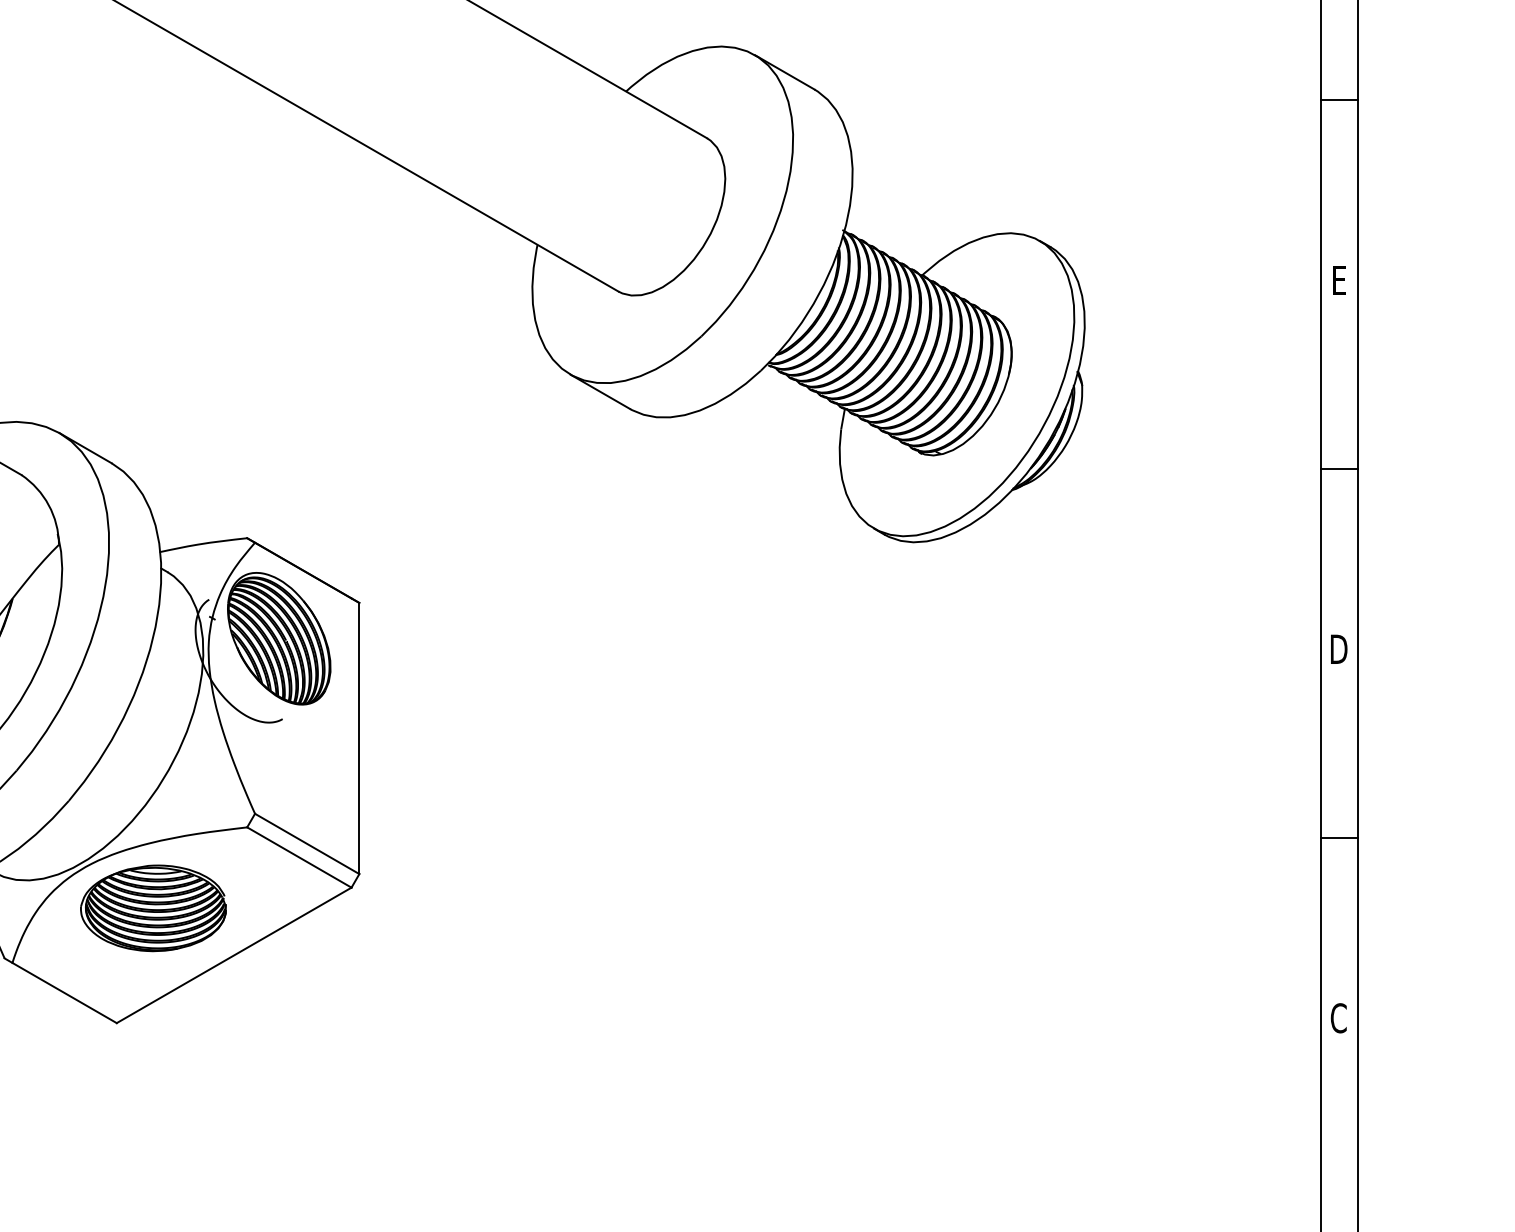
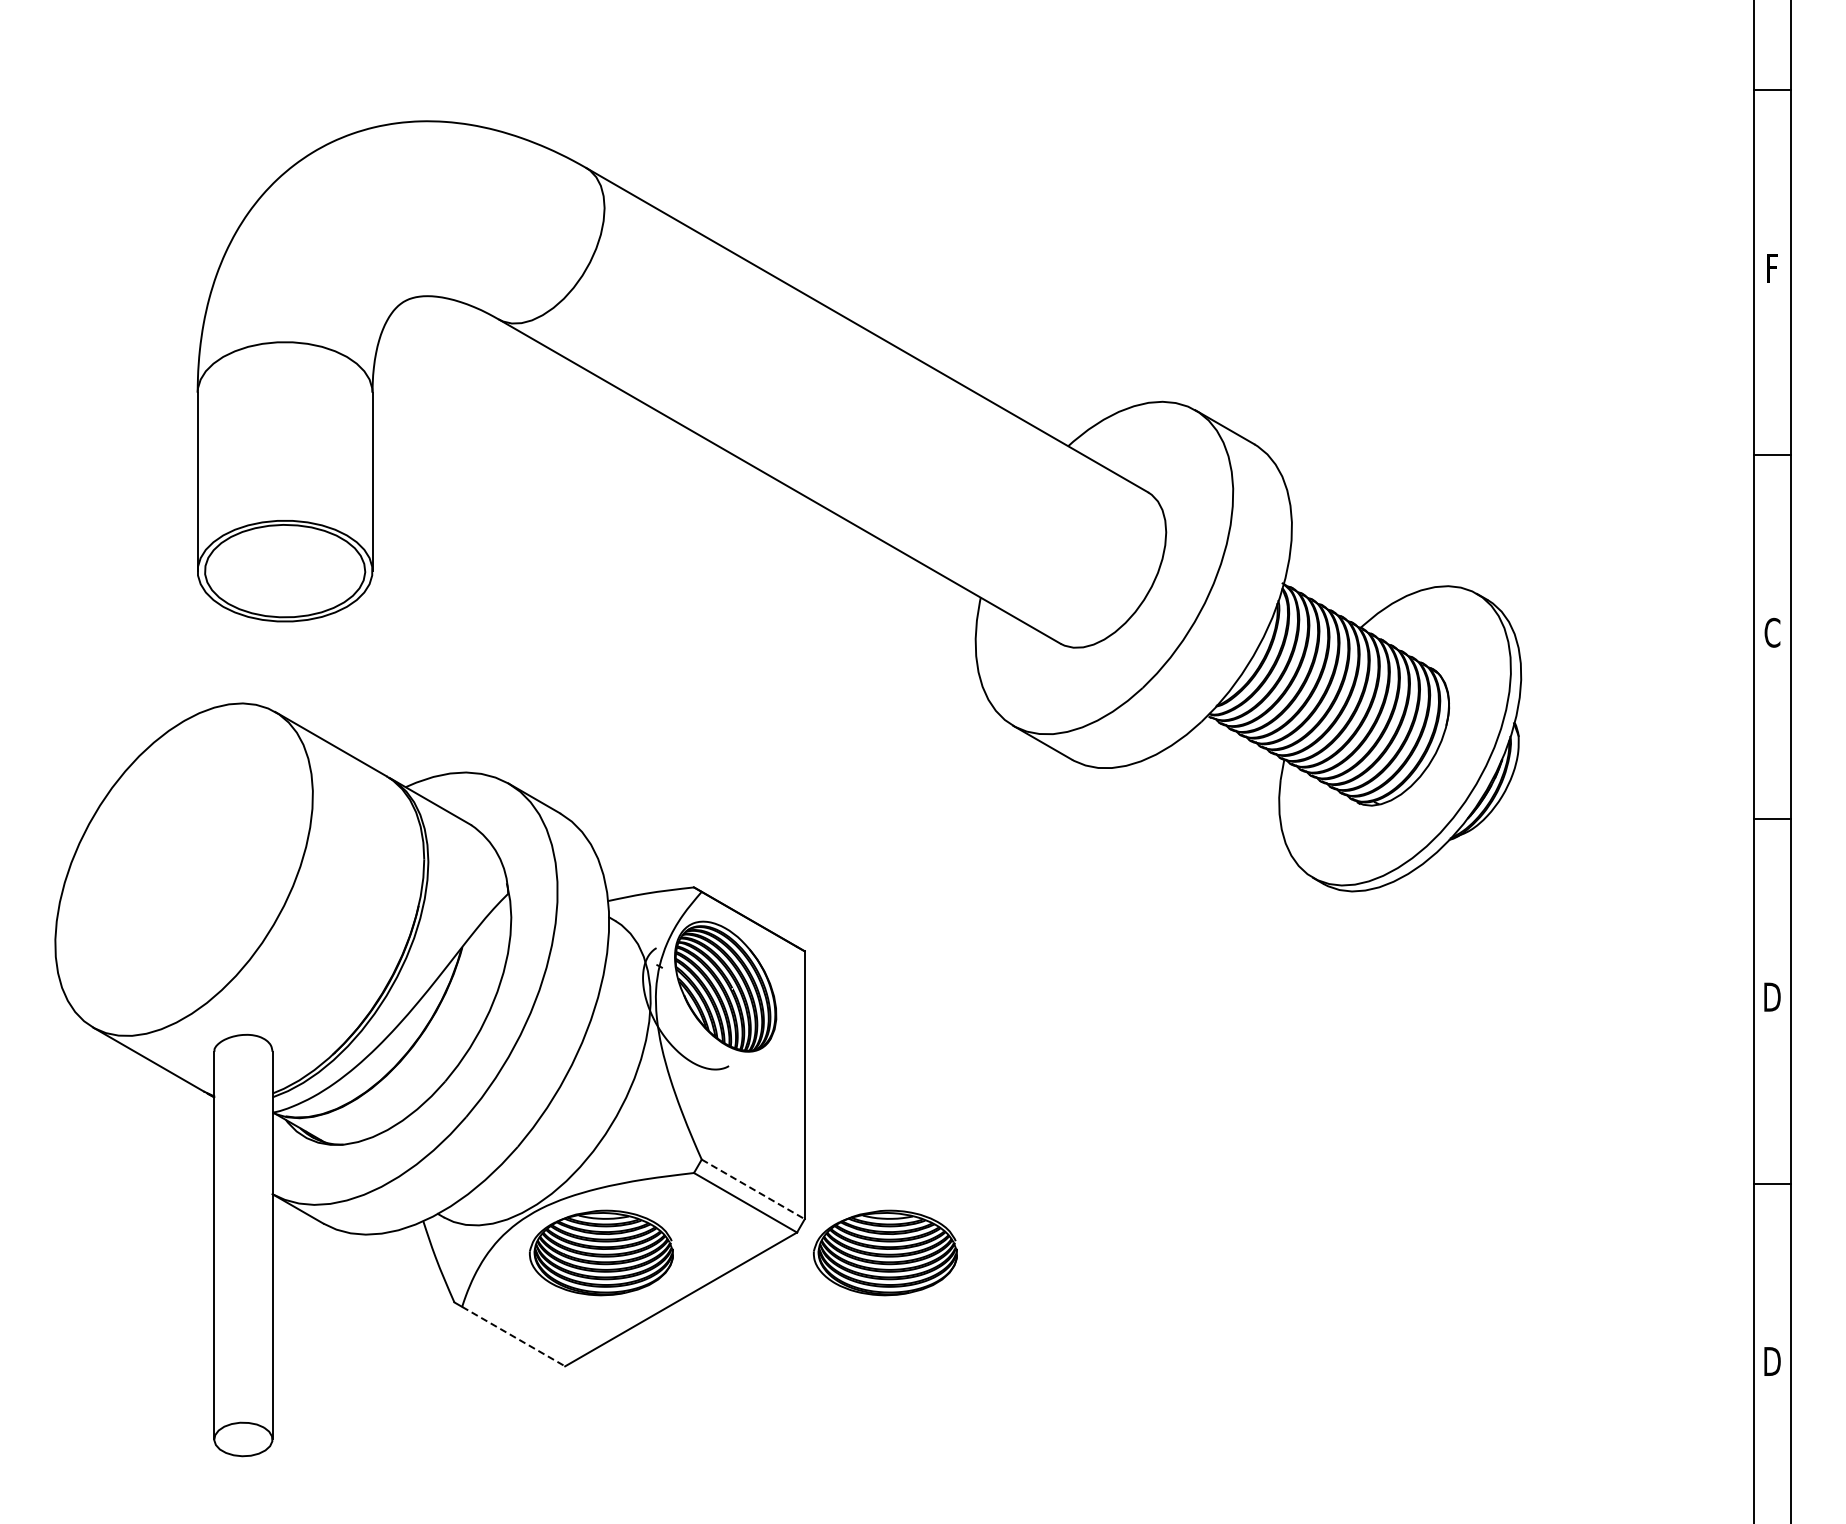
text: (1339, 280) -> (1772, 632), E -> C
line: (307, 844) -> (753, 1189), solid -> dashed
part: (441, 907) -> (885, 1252), added
line: (65, 992) -> (514, 1336), solid -> dashed
text: (1339, 1018) -> (1772, 1361), C -> D

